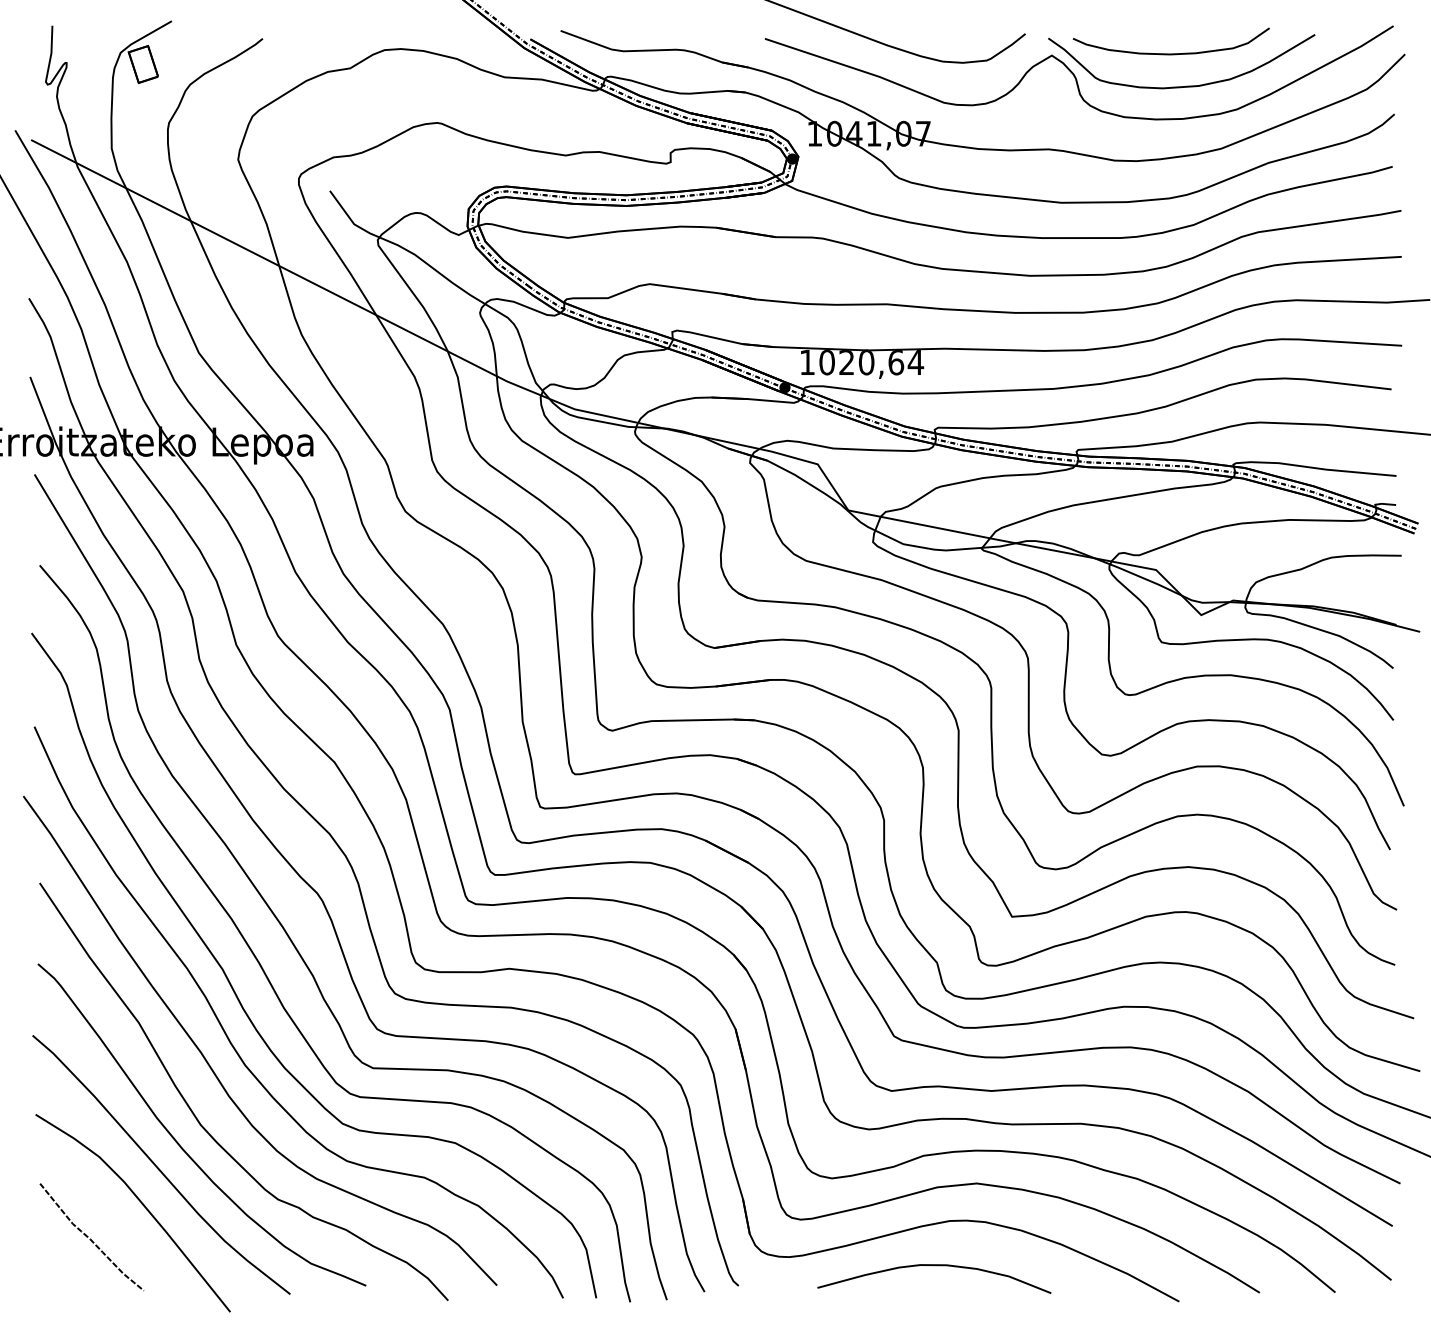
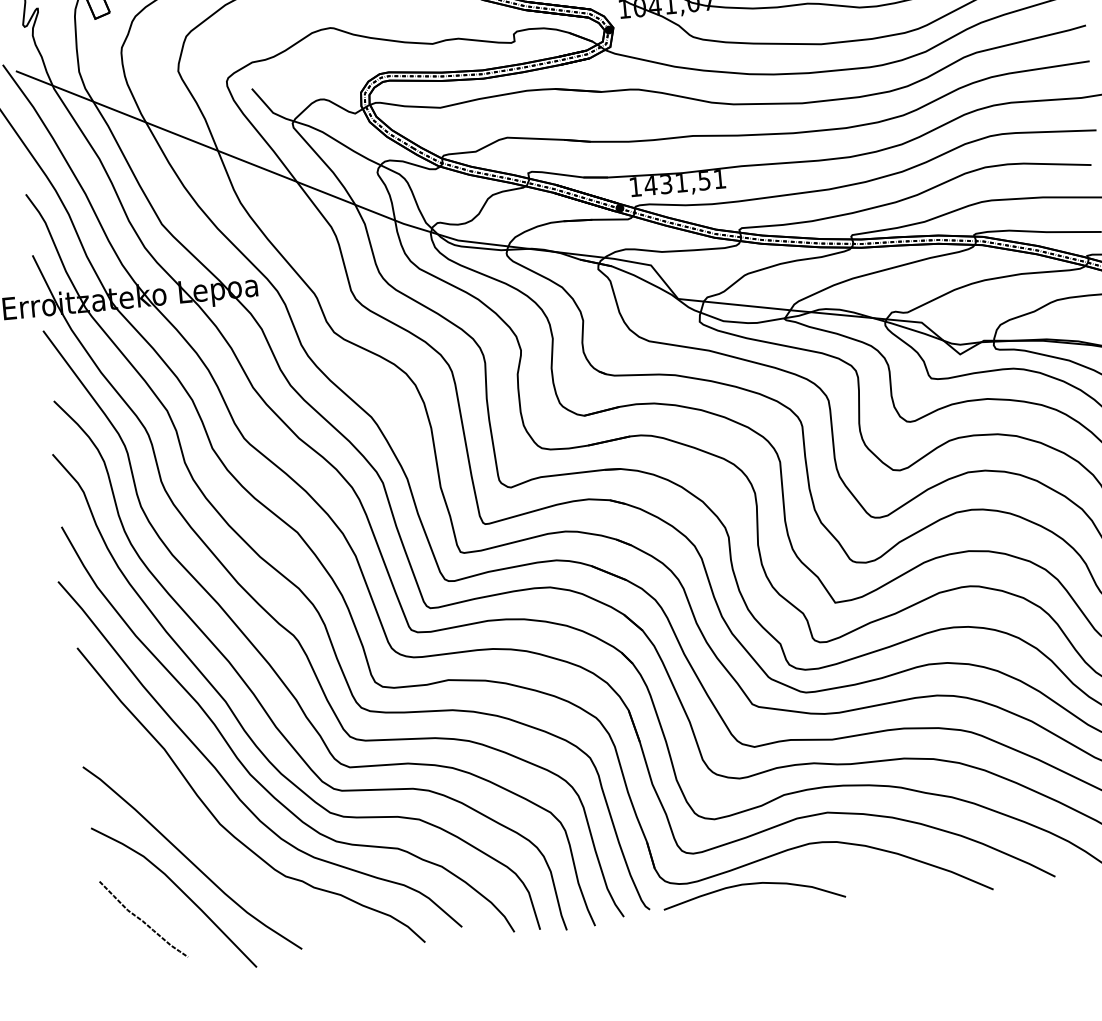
text: (871, 362) -> (685, 182), 1020,64 -> 1431,51
curve: (179, 1143) -> (204, 840), removed
curve: (934, 1266) -> (753, 884), moved

